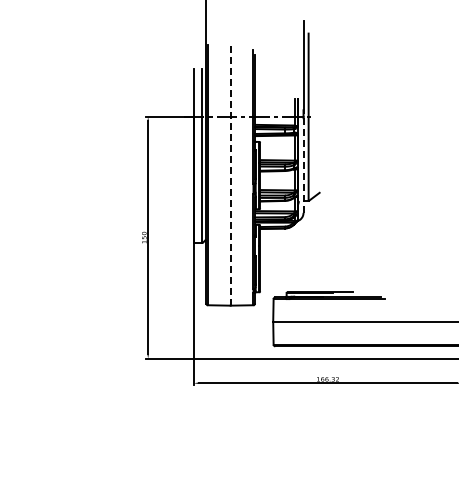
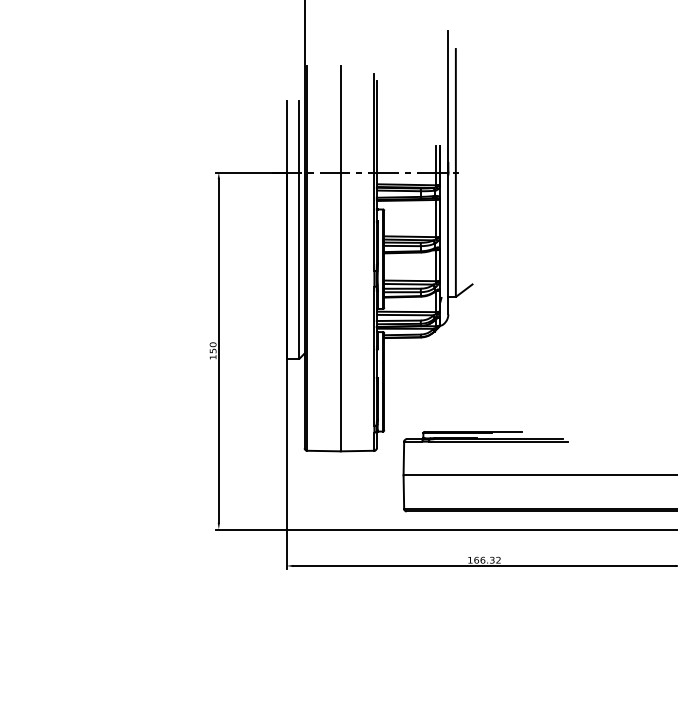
line: (303, 162) -> (448, 239), dashed -> solid
line: (230, 175) -> (340, 259), dashed -> solid

